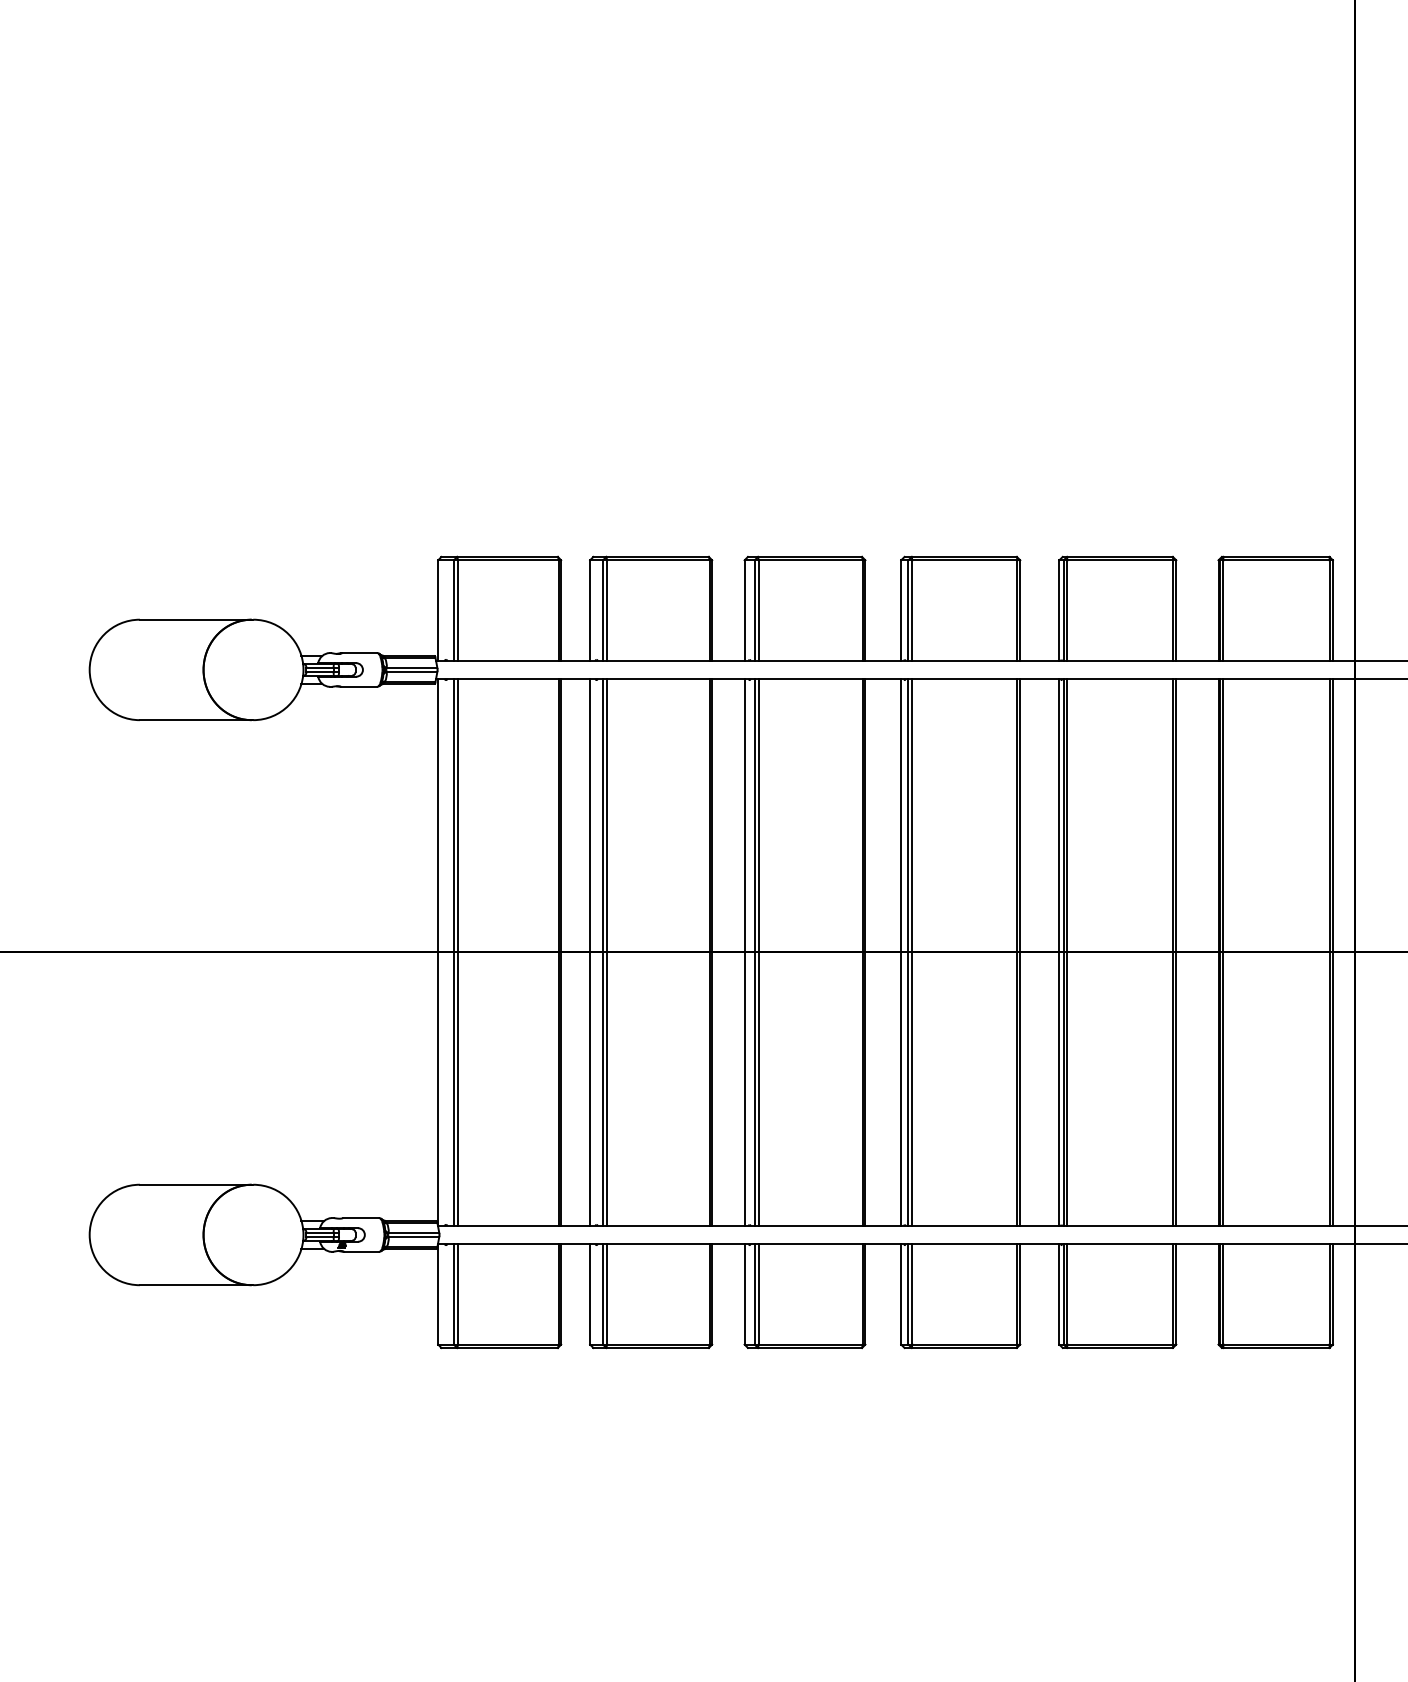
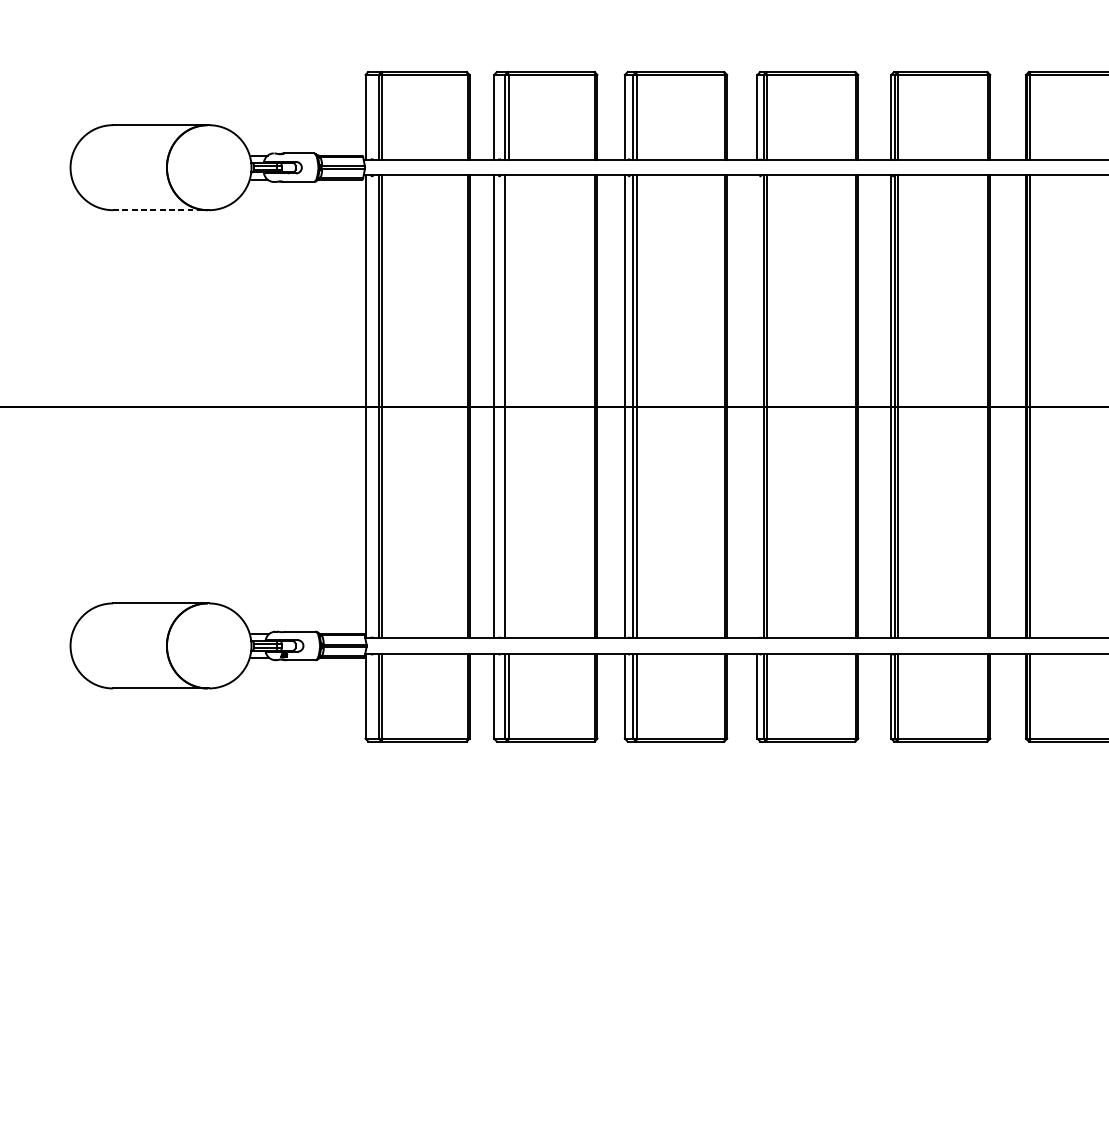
line: (195, 720) -> (160, 210), solid -> dashed
line: (607, 951) -> (508, 406), removed
line: (901, 951) -> (757, 406), removed

